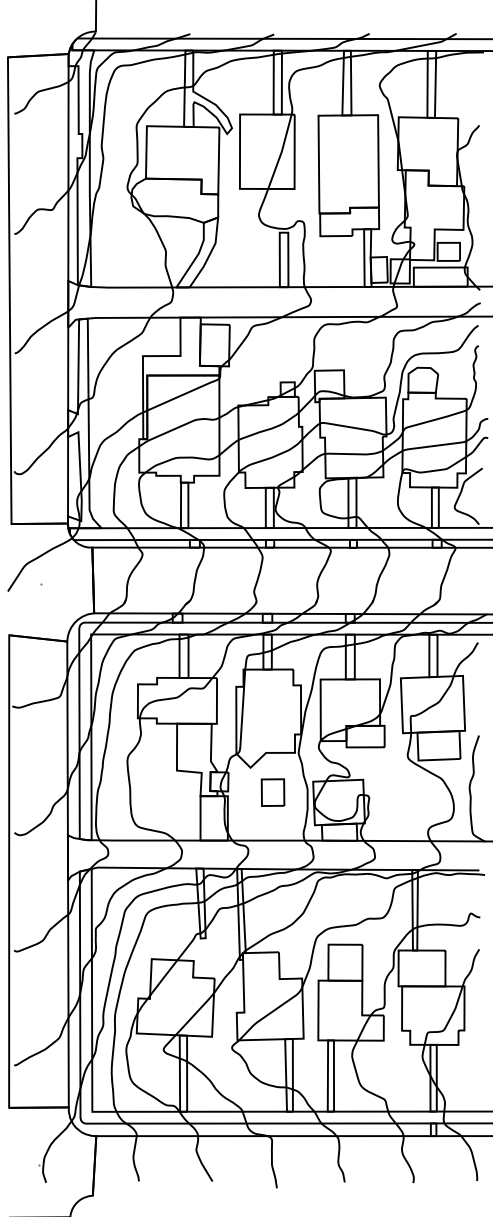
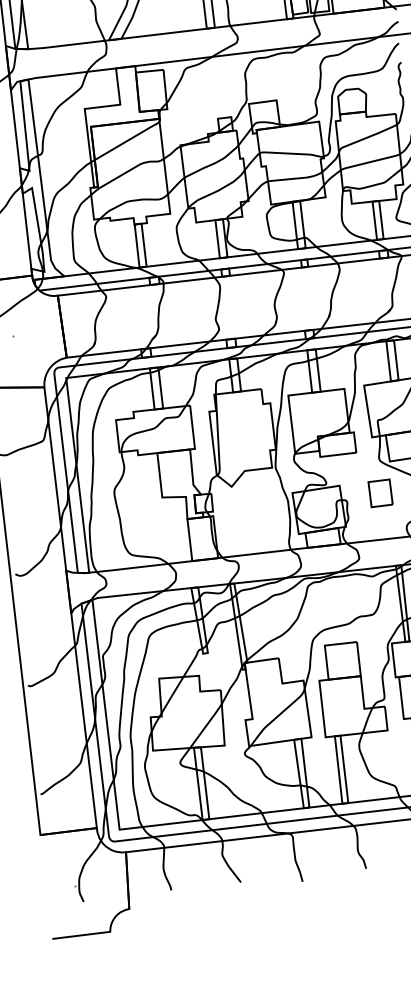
part: (272, 792) -> (380, 493), moved

